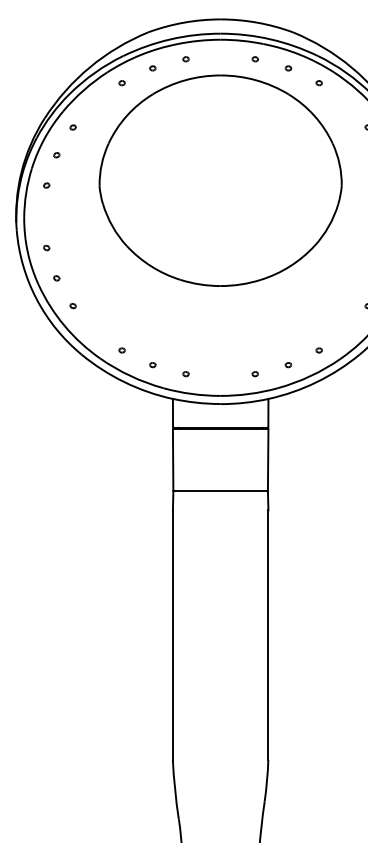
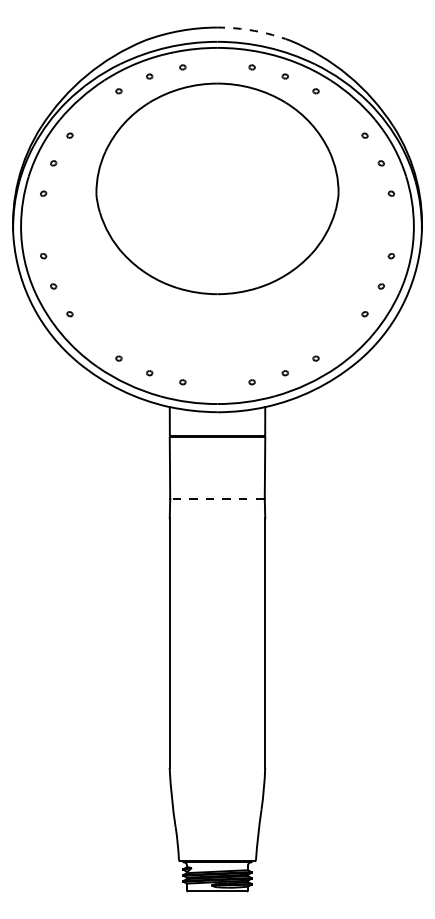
arc: (257, 22) -> (254, 30), solid -> dashed
line: (219, 490) -> (216, 498), solid -> dashed

